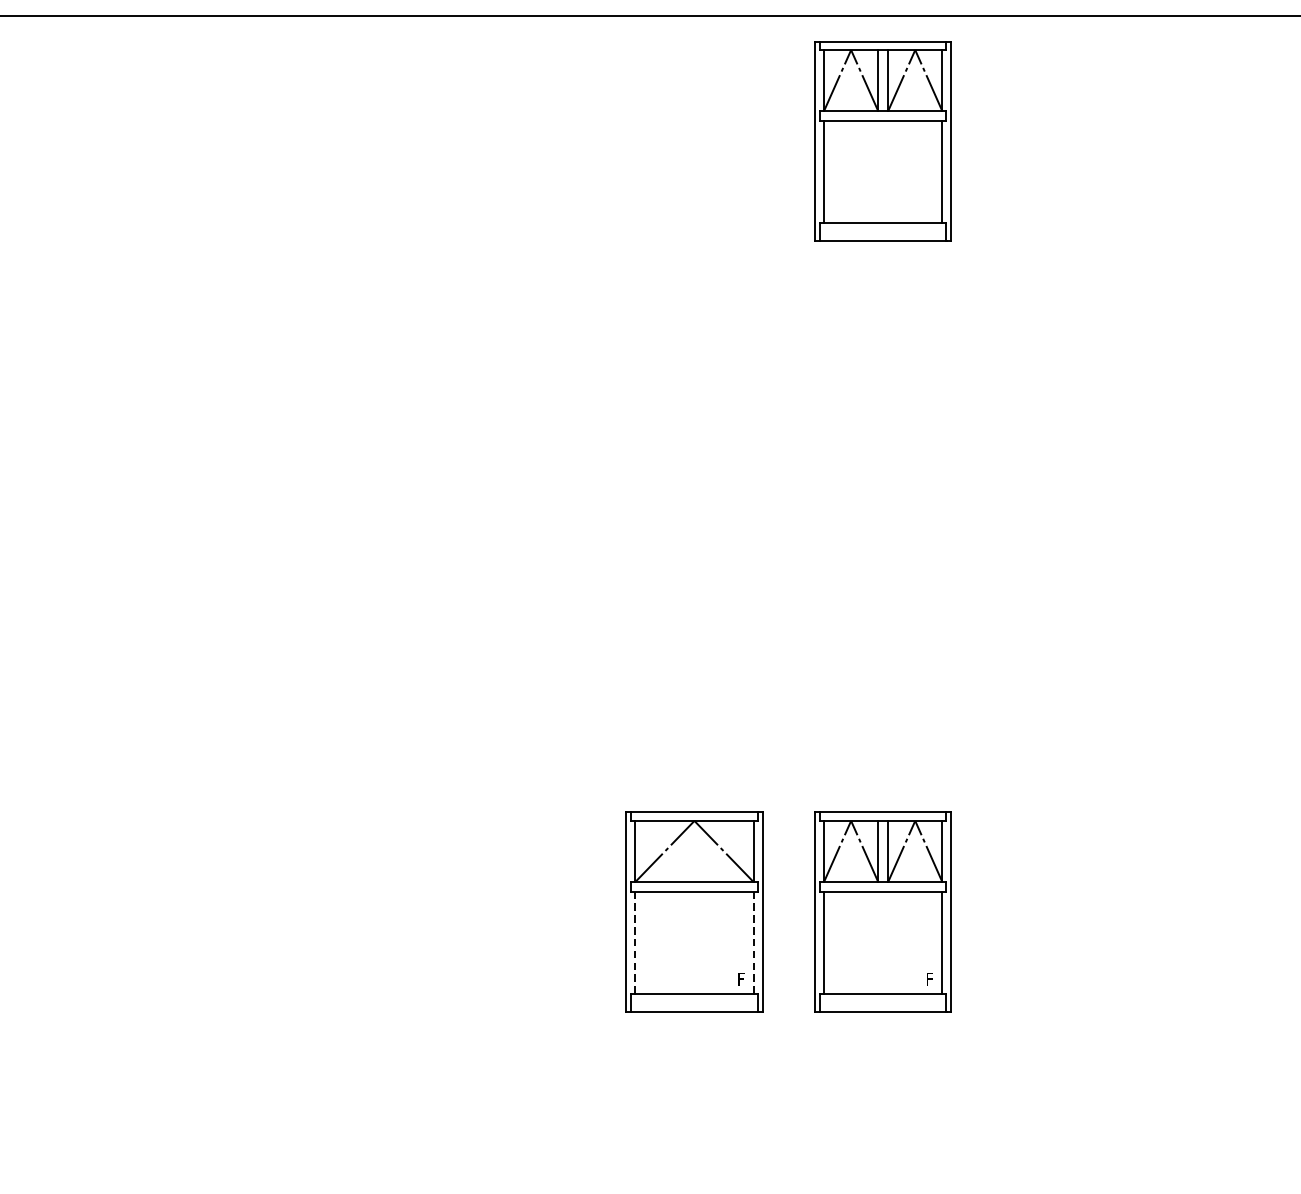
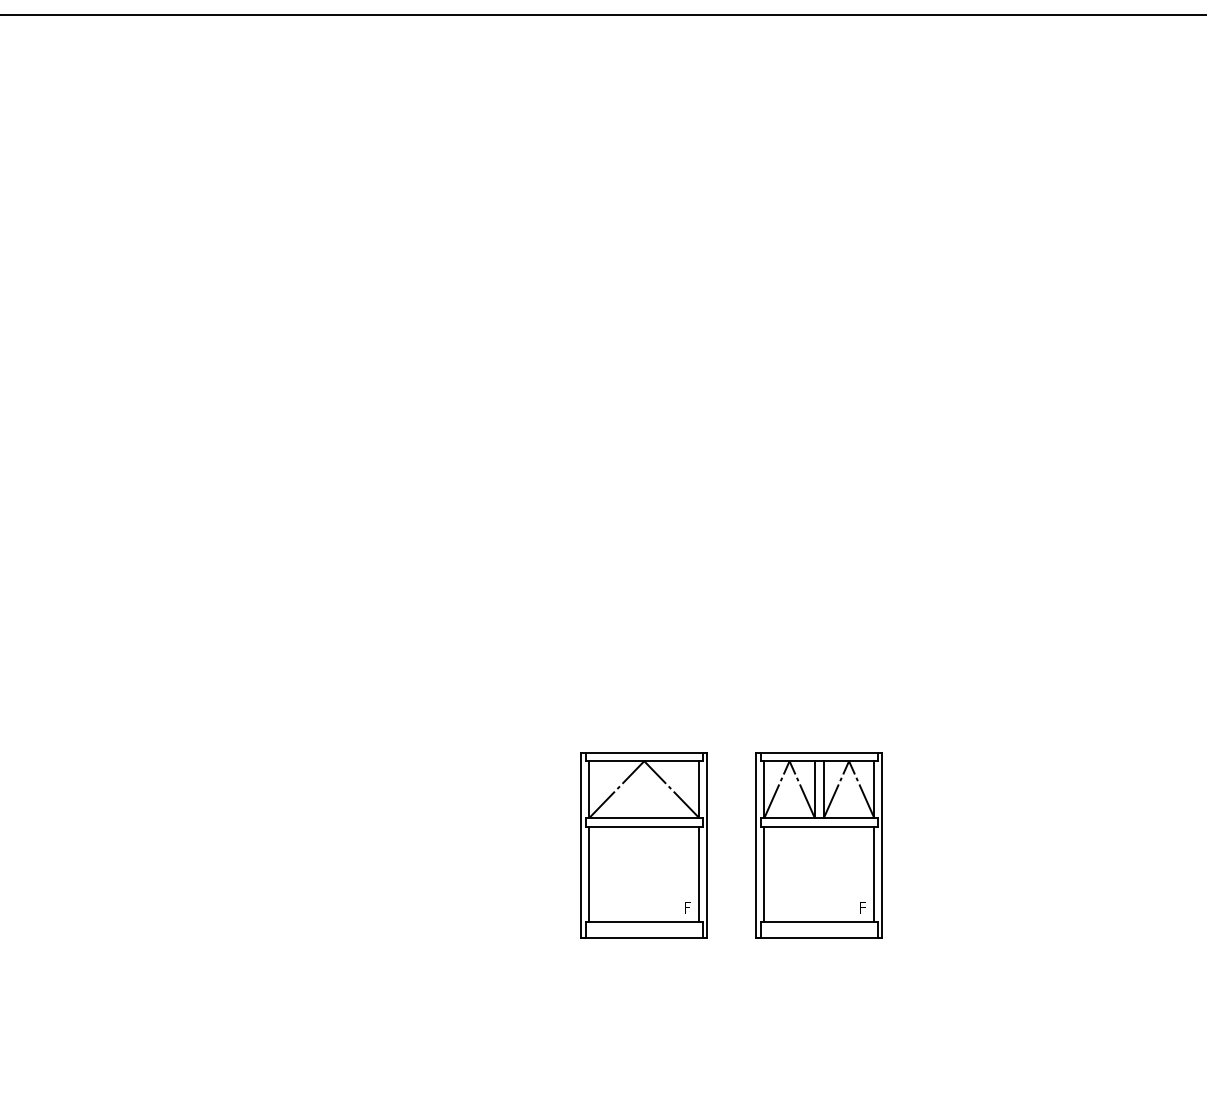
part: (882, 140) -> (818, 130), removed
line: (635, 941) -> (589, 873), dashed -> solid
line: (753, 941) -> (699, 873), dashed -> solid

